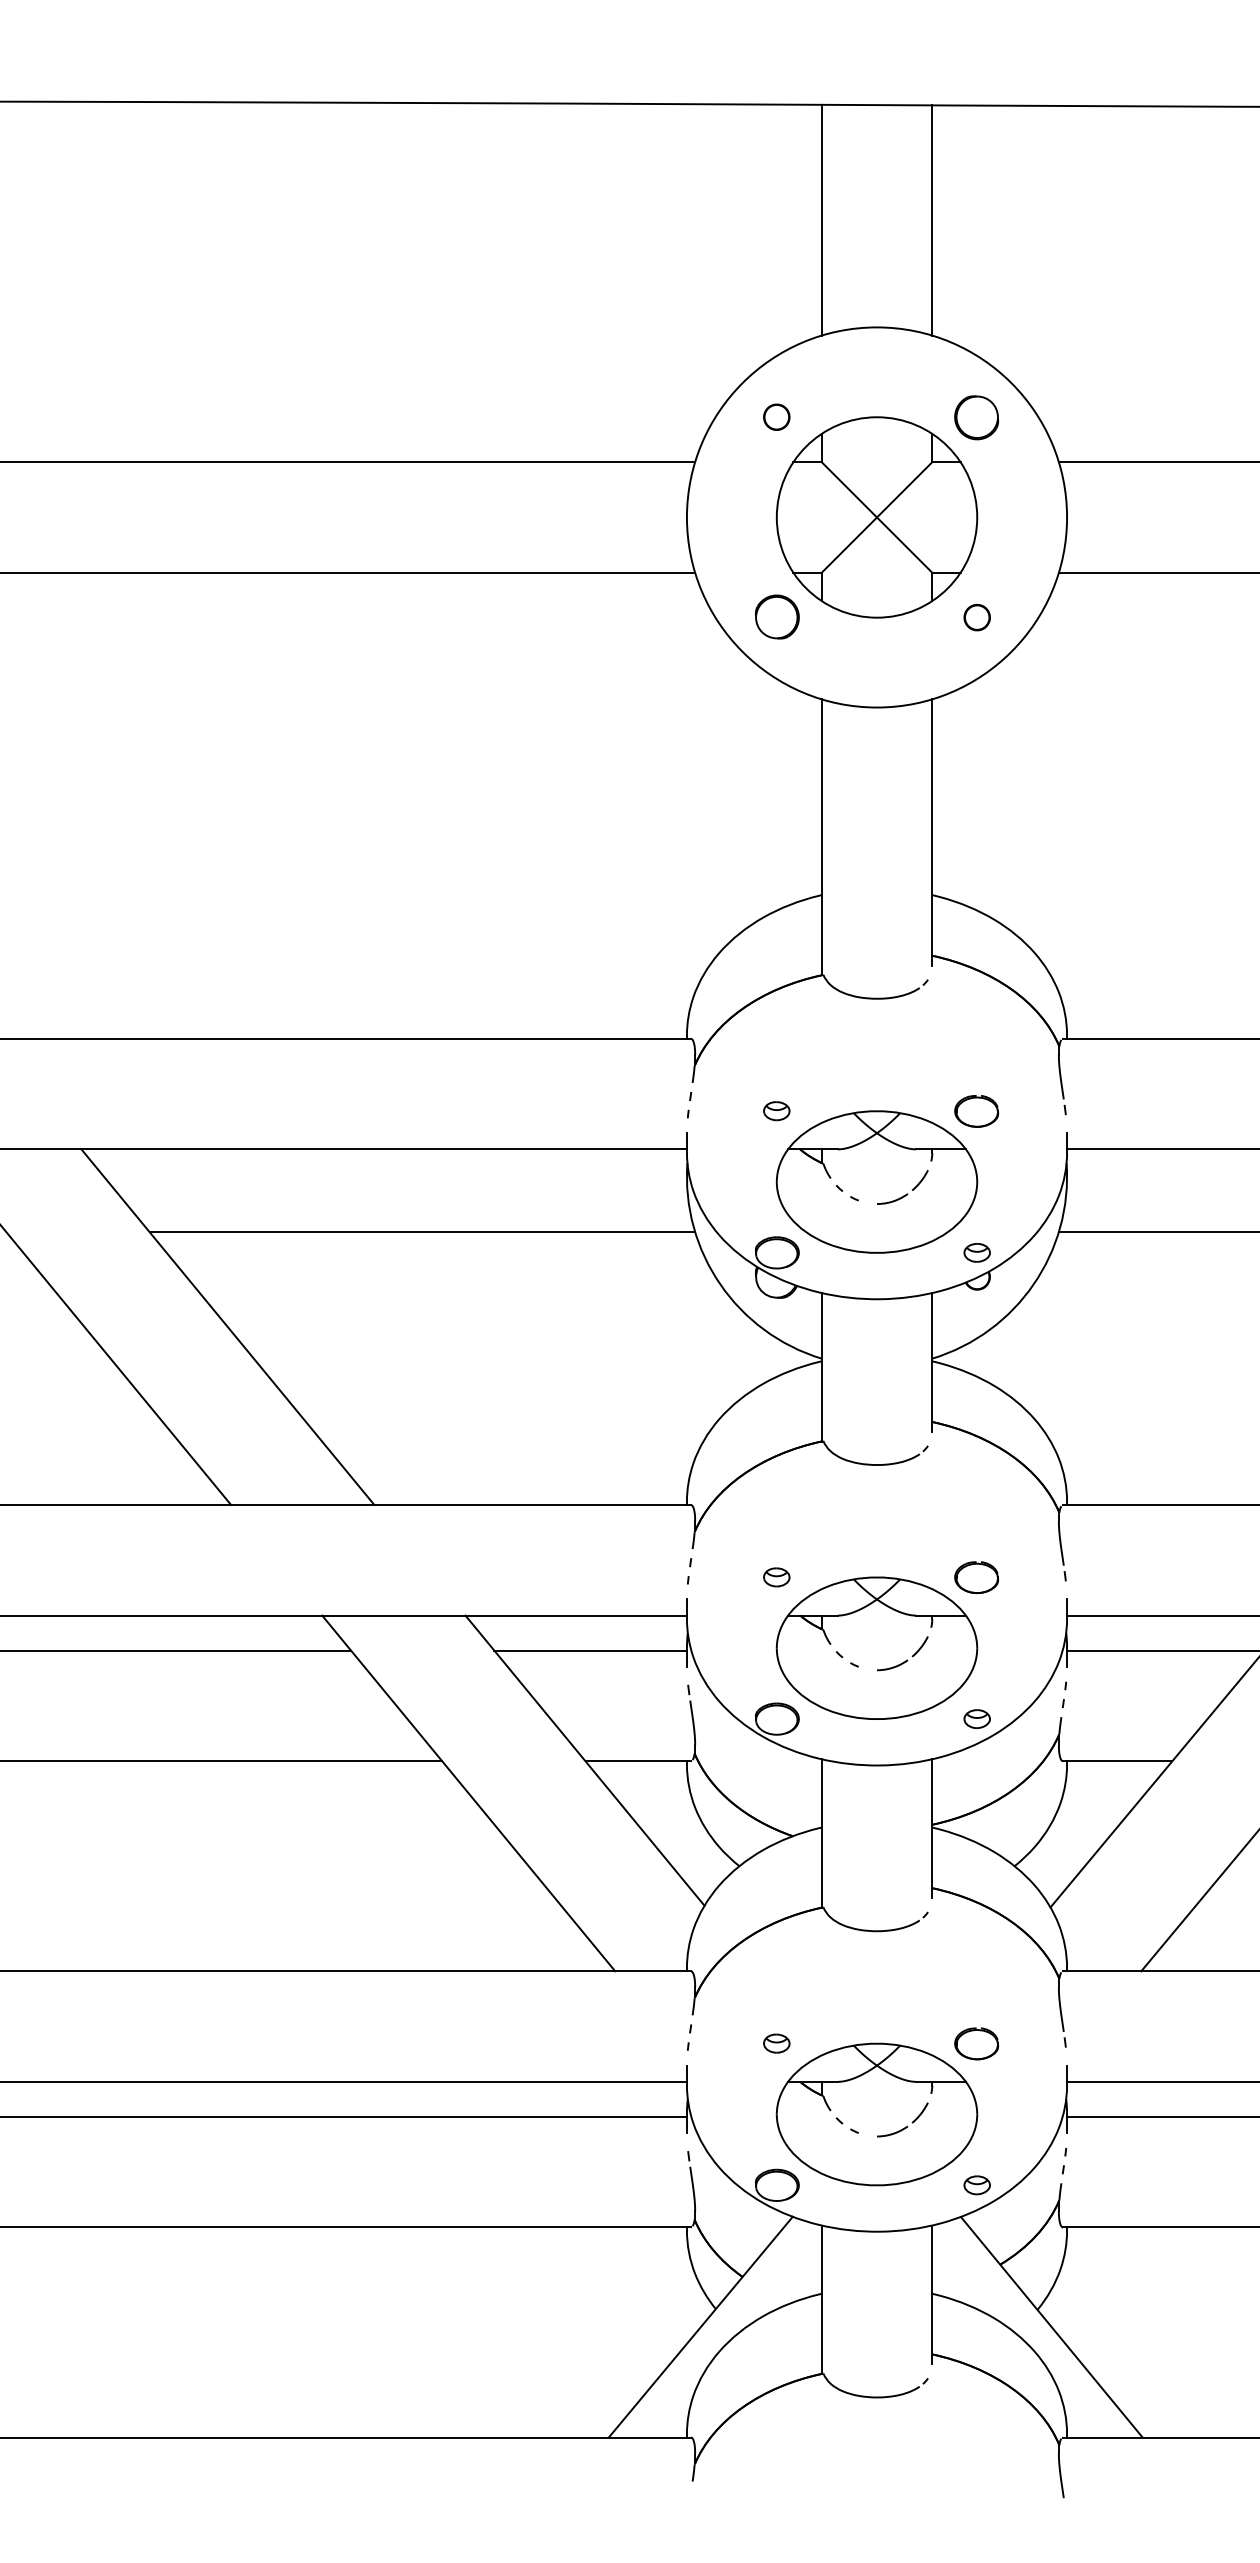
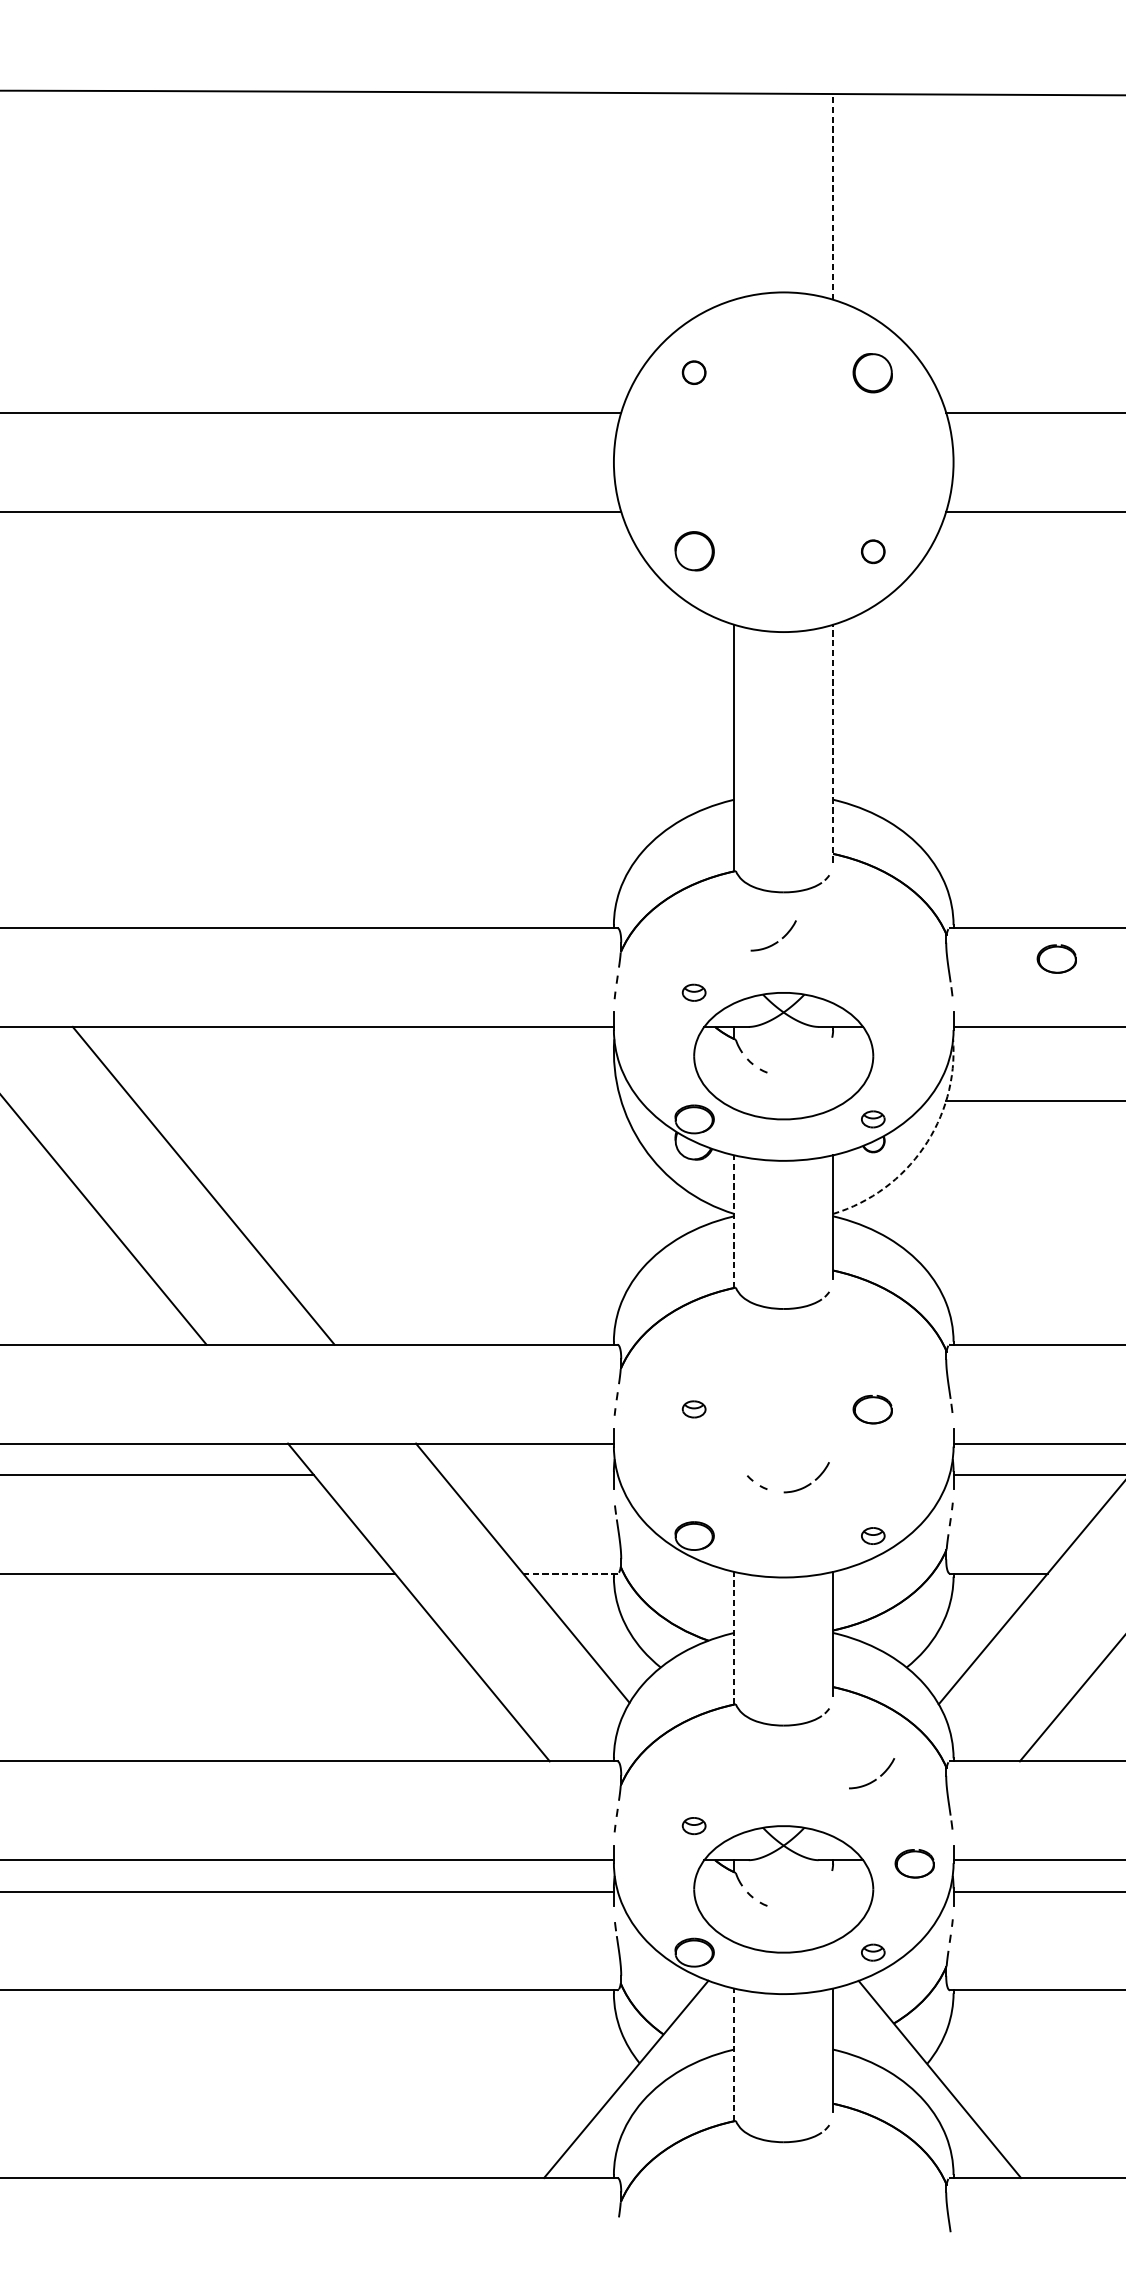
line: (821, 219) -> (734, 195), removed
line: (932, 220) -> (833, 196), solid -> dashed
part: (876, 517) -> (783, 462), removed
line: (932, 831) -> (833, 742), solid -> dashed
part: (976, 1111) -> (1056, 959), moved
part: (906, 1193) -> (777, 941), moved
line: (422, 1232) -> (377, 1101), removed
arc: (1033, 1284) -> (923, 1147), solid -> dashed
line: (821, 1366) -> (734, 1220), solid -> dashed
part: (876, 1647) -> (783, 1472), removed
line: (590, 1650) -> (527, 1474), removed
line: (638, 1761) -> (570, 1573), solid -> dashed
line: (821, 1833) -> (734, 1638), solid -> dashed
part: (976, 2043) -> (914, 1863), moved
part: (905, 2126) -> (874, 1779), moved
line: (821, 2299) -> (734, 2054), solid -> dashed

